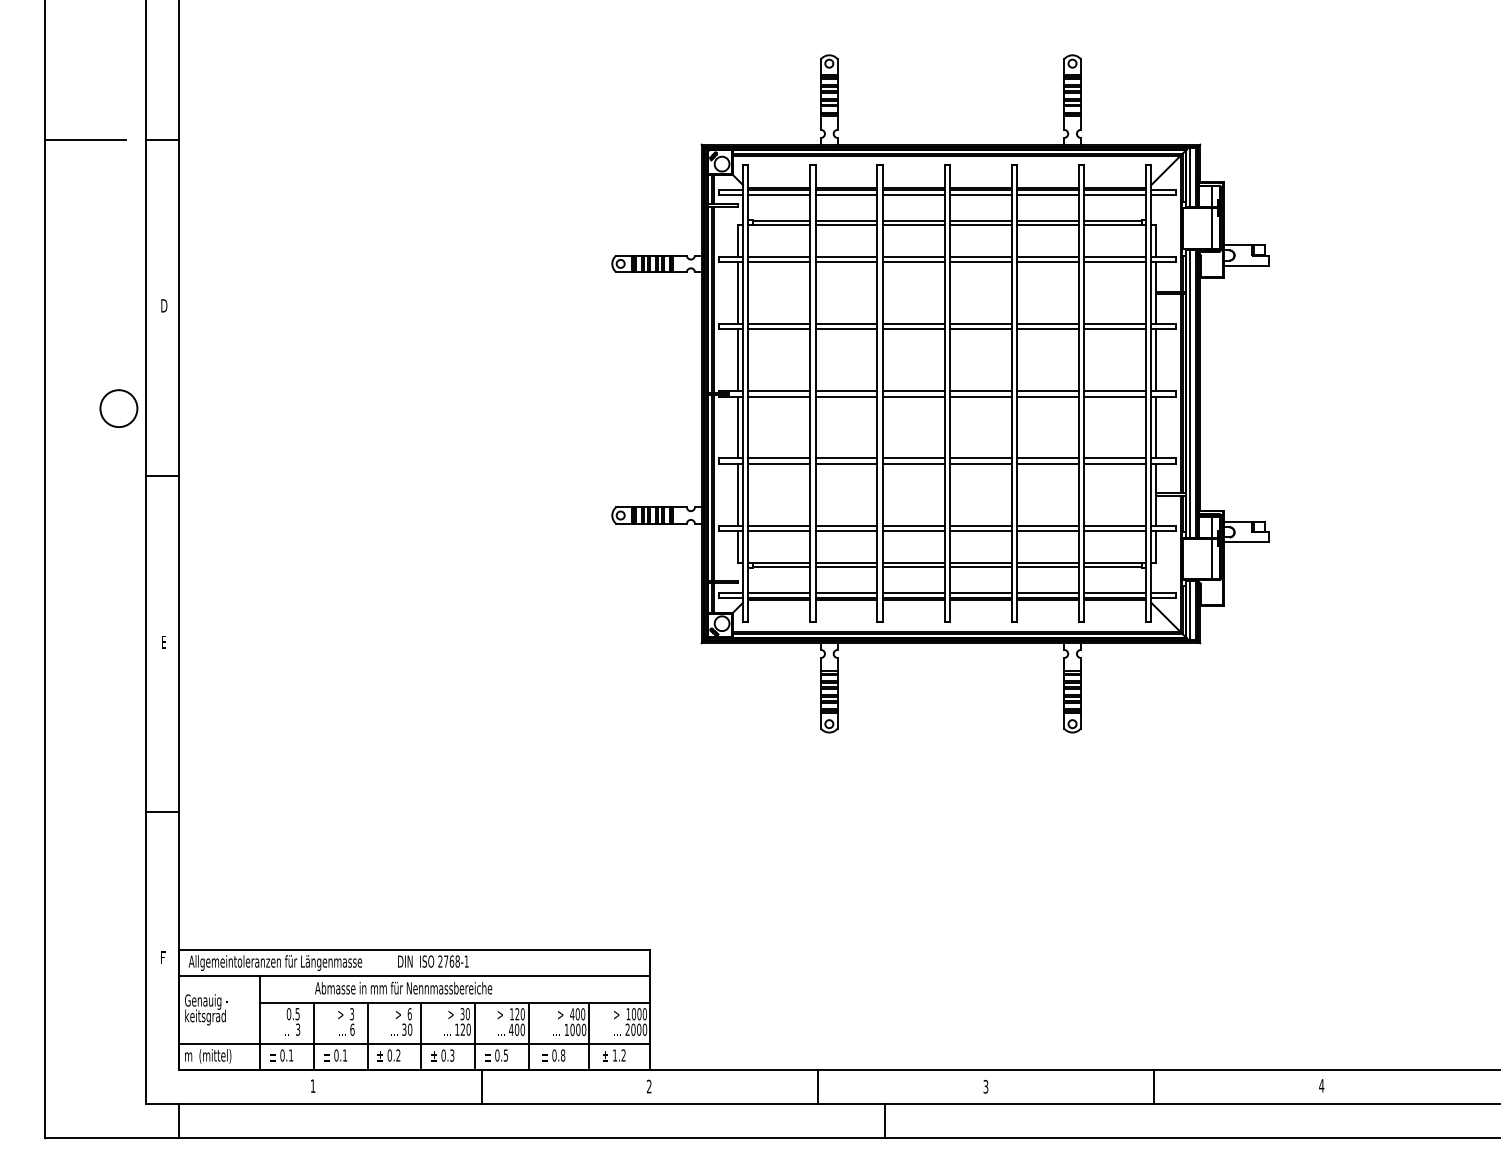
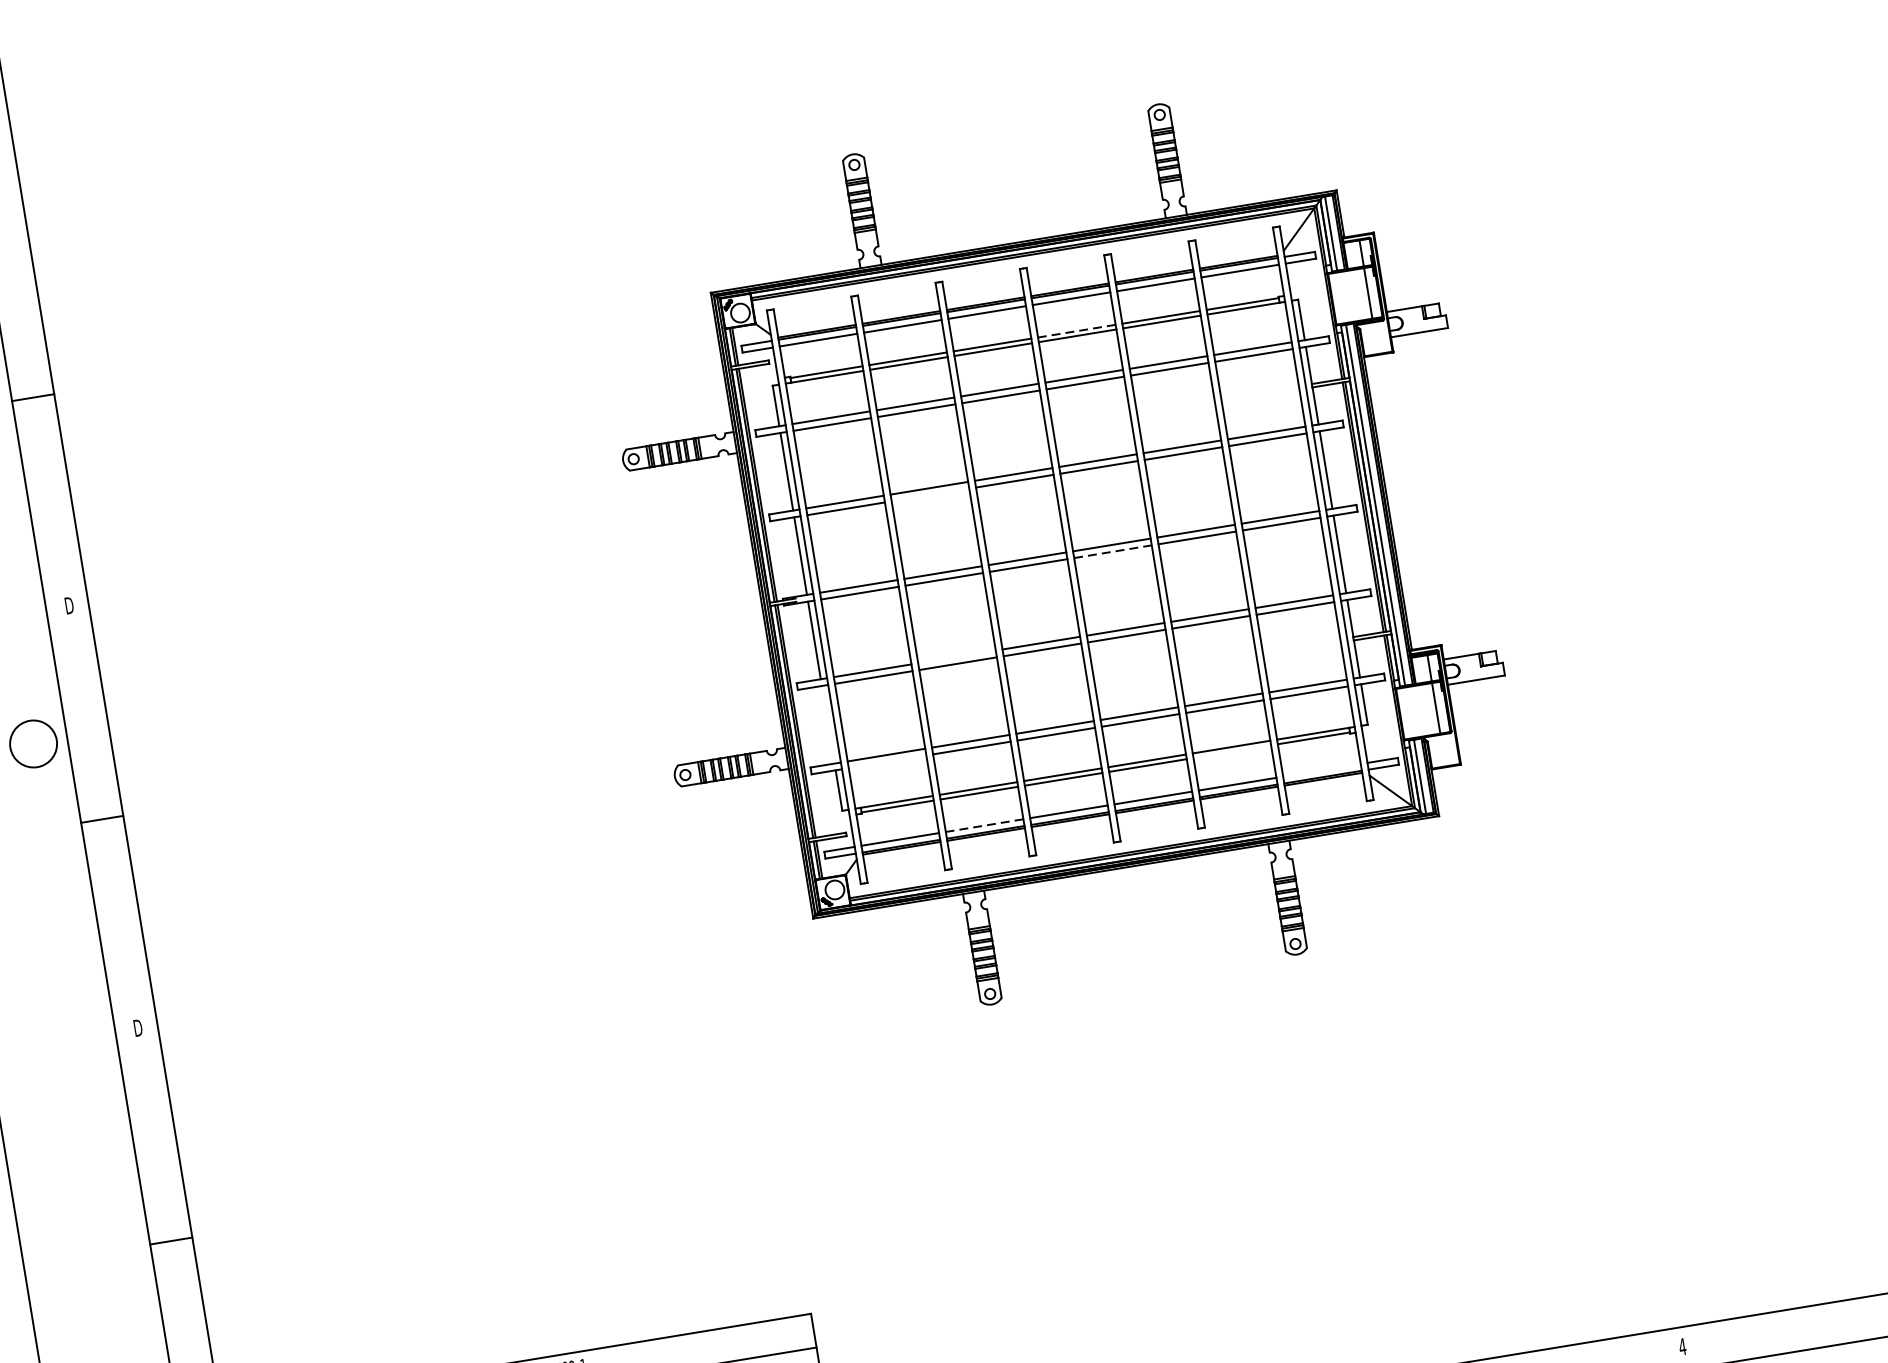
line: (980, 220) -> (1076, 330), solid -> dashed
line: (846, 329) -> (930, 495), removed
line: (980, 396) -> (1112, 551), solid -> dashed
line: (846, 458) -> (957, 657), removed
line: (737, 494) -> (827, 724), removed
line: (779, 531) -> (888, 762), removed
line: (1047, 566) -> (1231, 751), removed
line: (846, 592) -> (984, 825), solid -> dashed
line: (1115, 592) -> (1322, 769), removed
text: (164, 641) -> (138, 1026), E -> D

